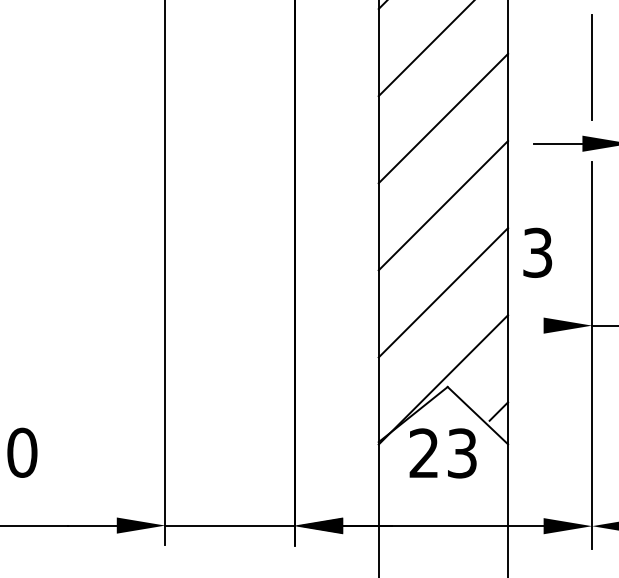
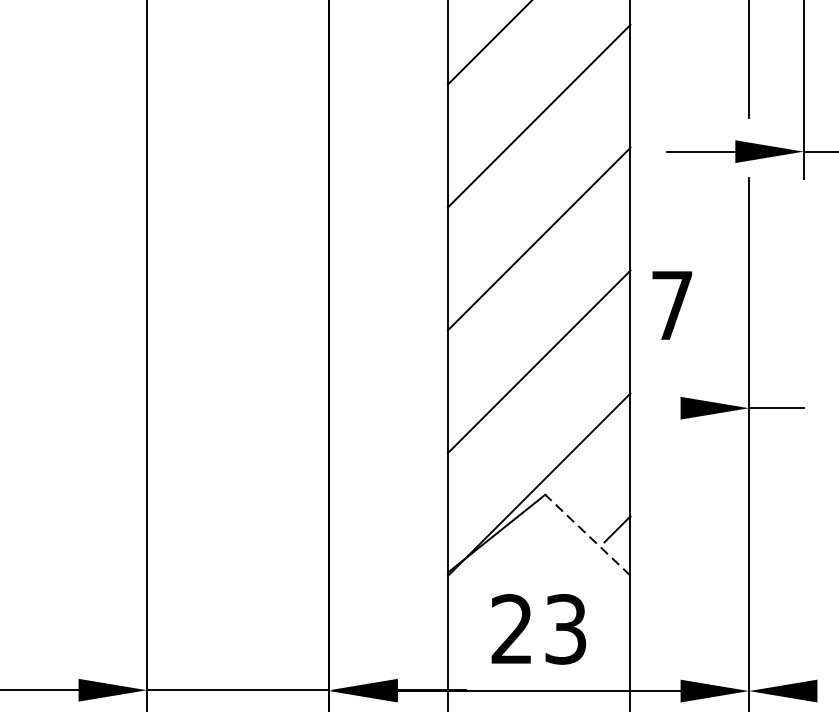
text: (537, 252) -> (671, 305), 3 -> 7
line: (477, 415) -> (587, 534), solid -> dashed
text: (442, 453) -> (537, 629), moved

